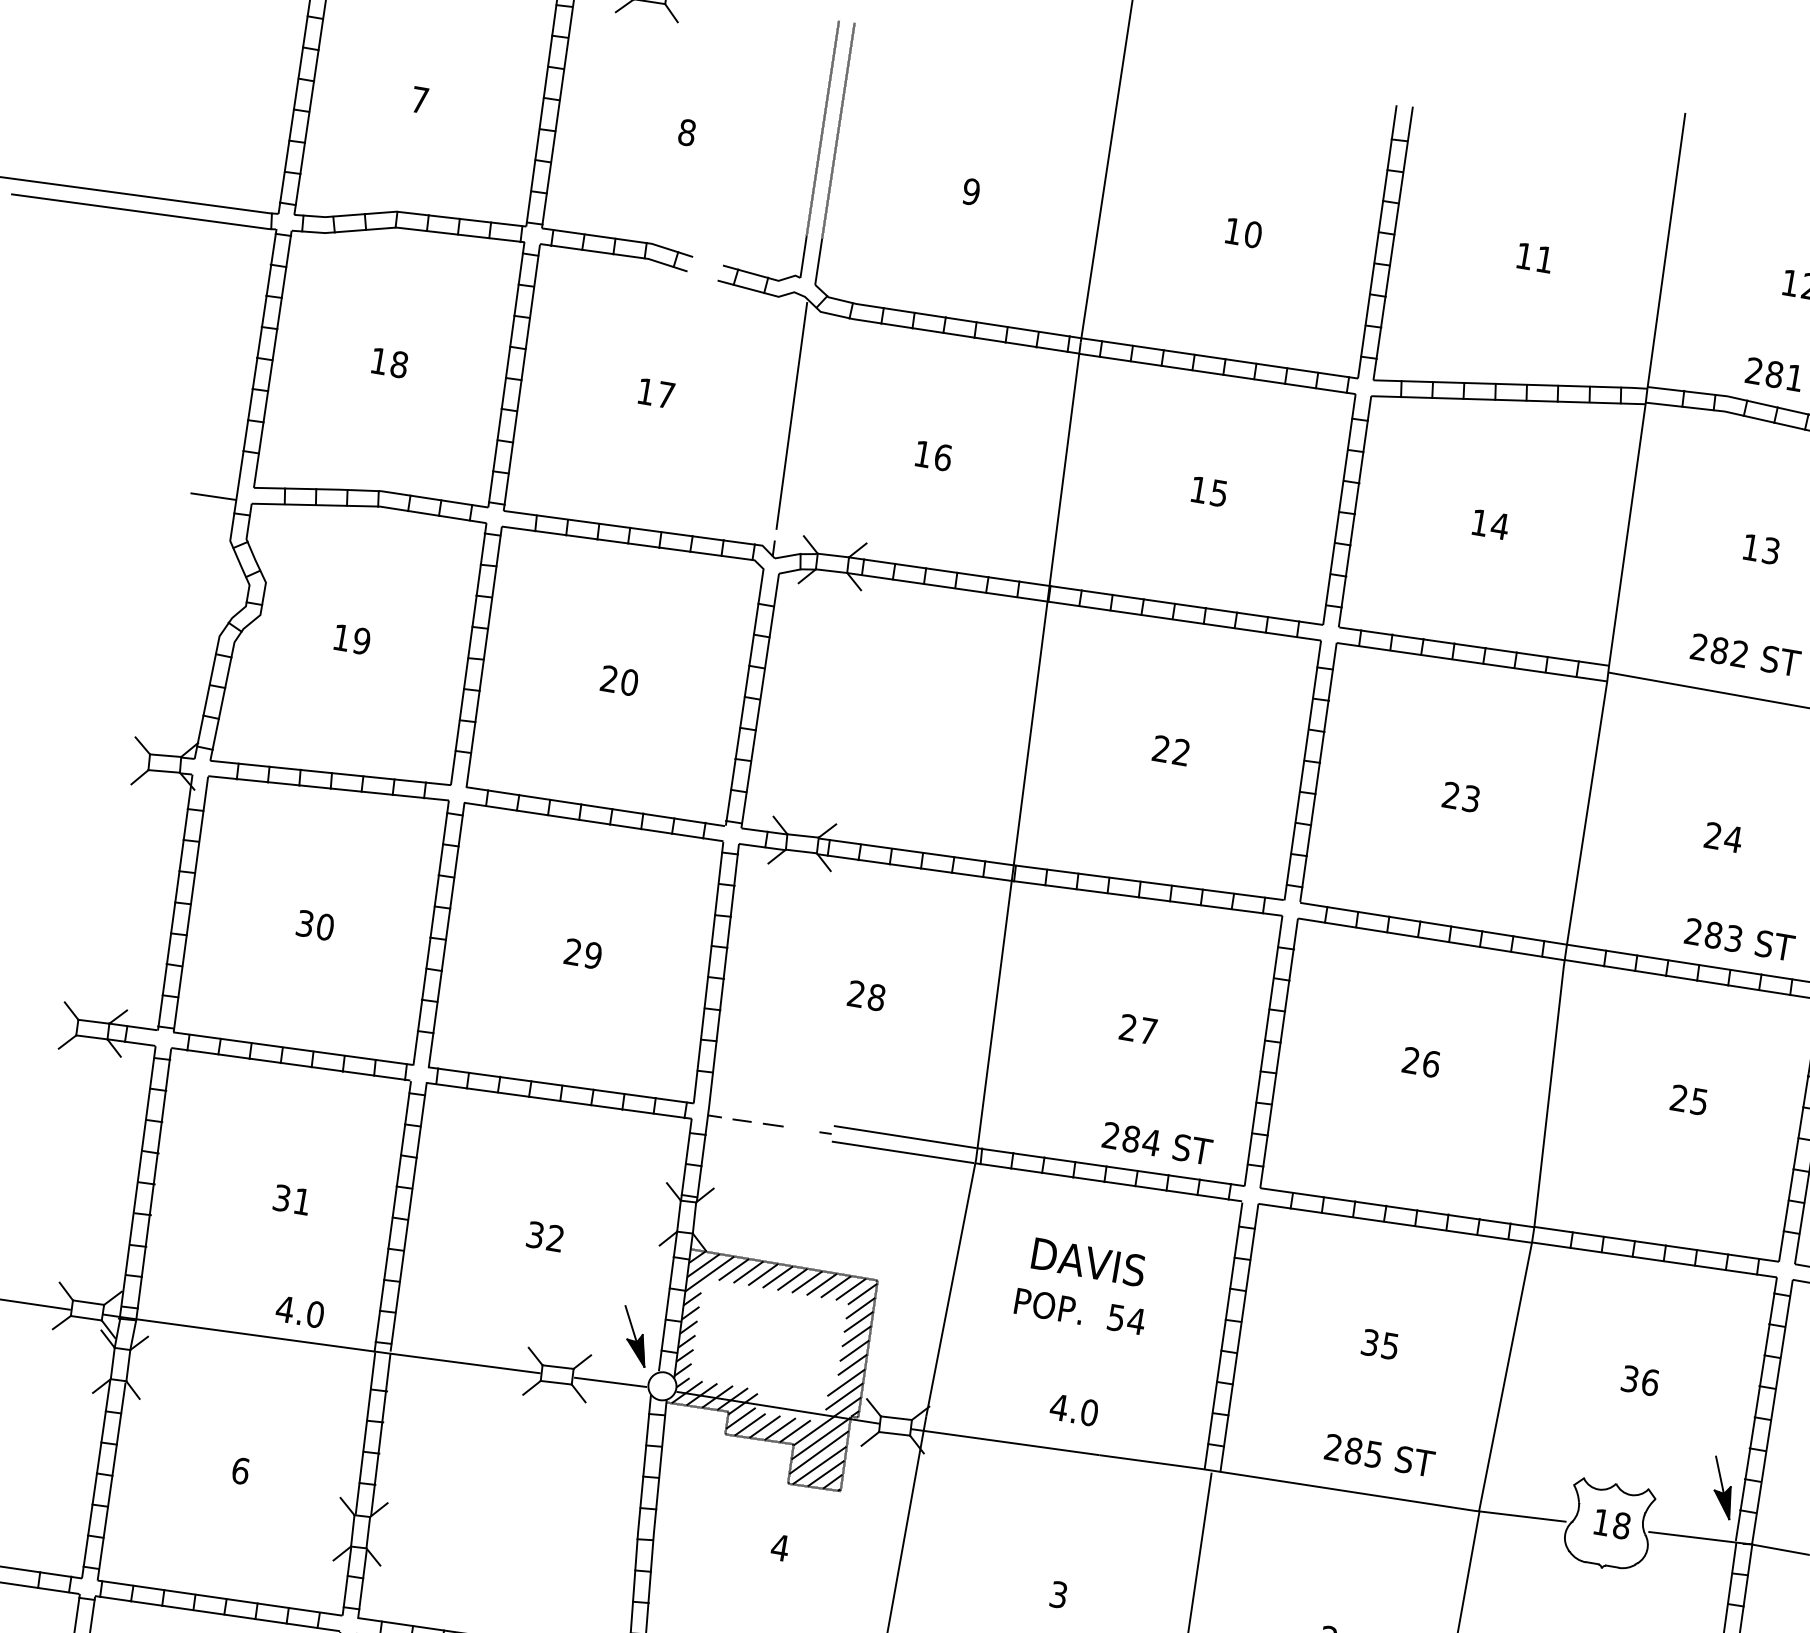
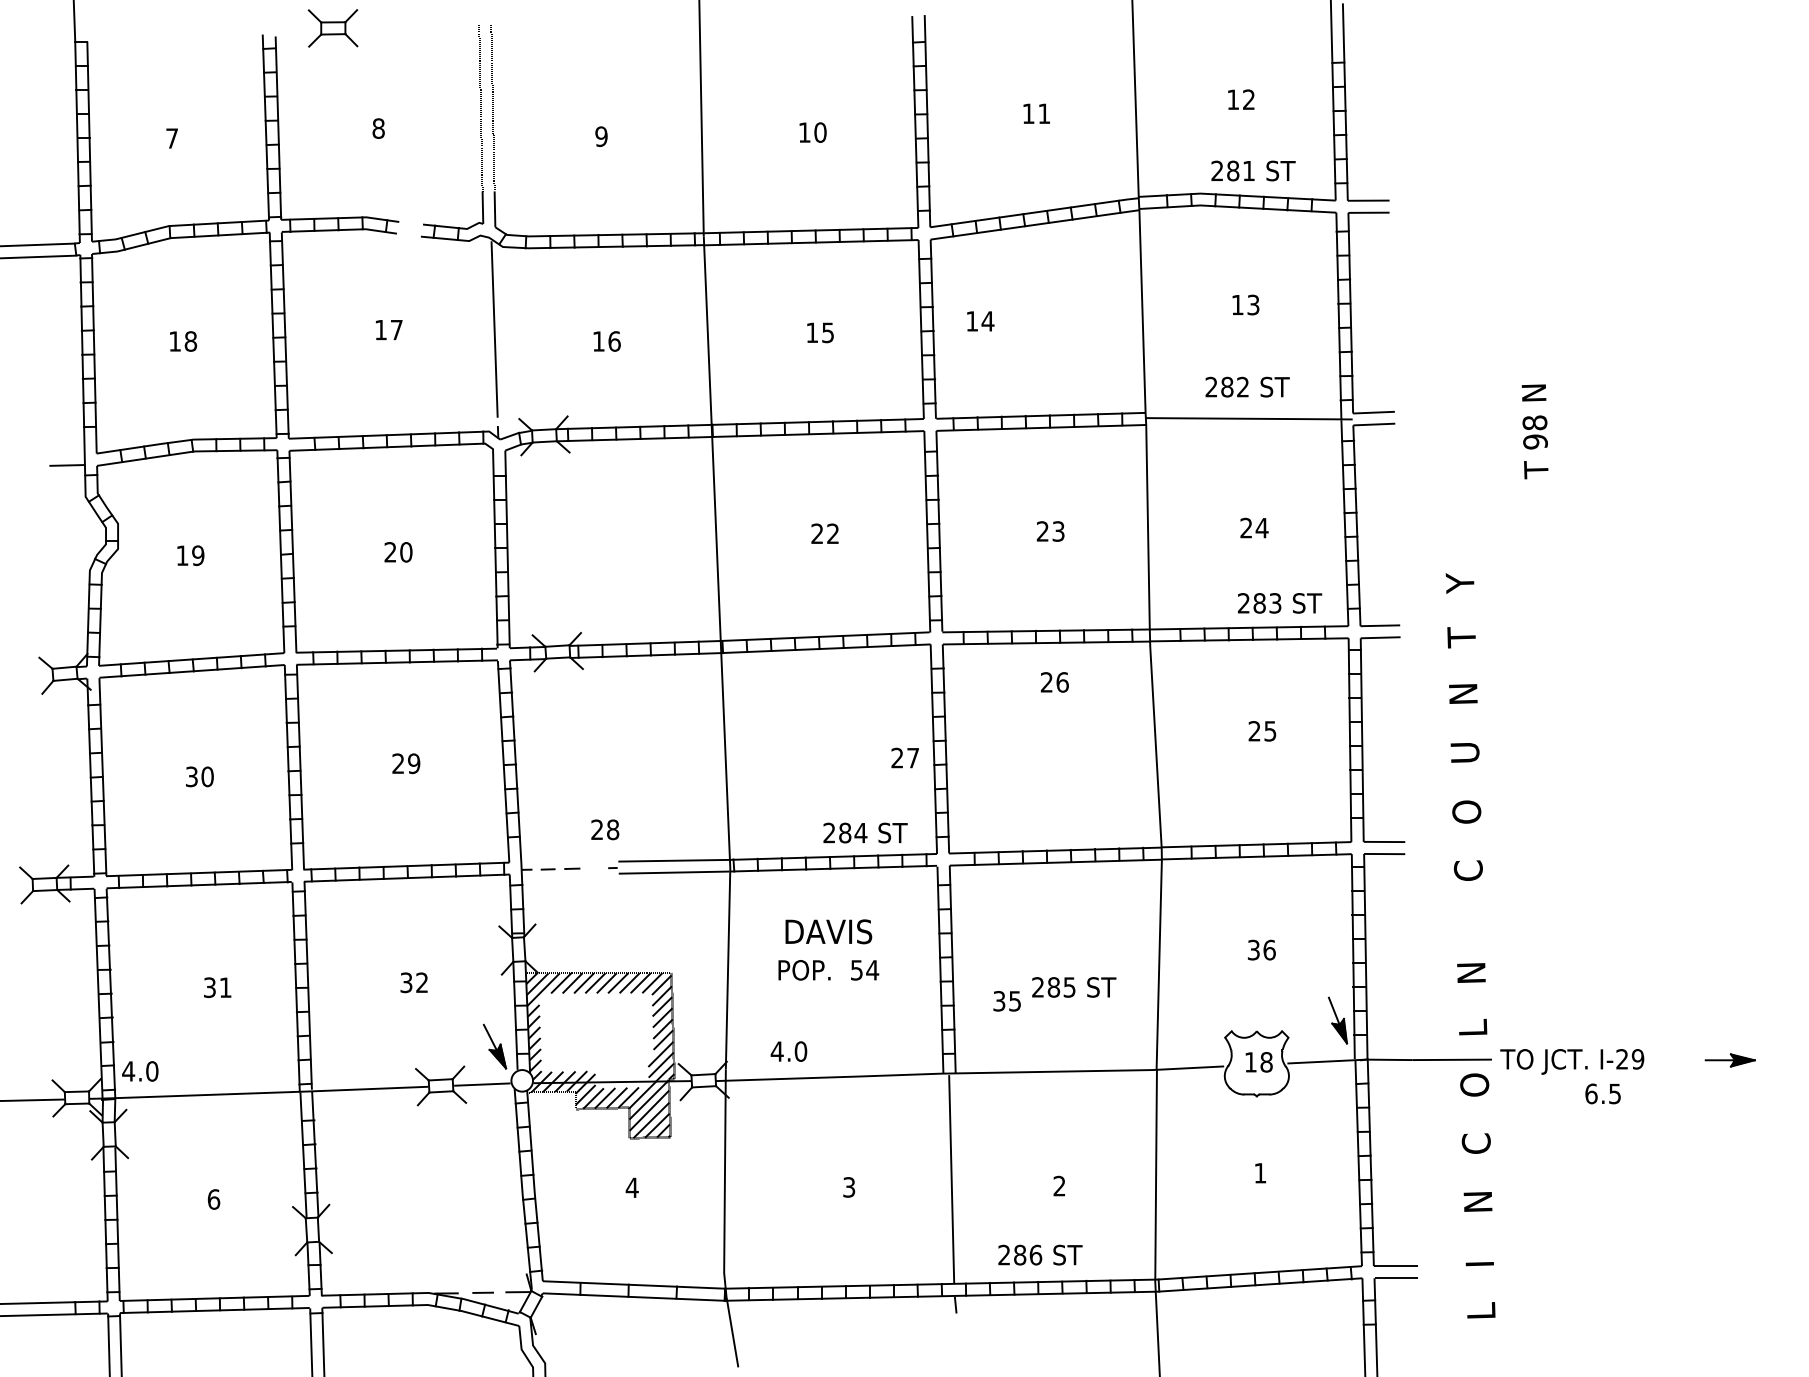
text: (1490, 524) -> (980, 321), moved
text: (867, 995) -> (605, 829), moved
text: (1137, 1028) -> (904, 757), moved
text: (1420, 1062) -> (1054, 682), moved
text: (300, 1312) -> (140, 1071), moved
text: (1379, 1344) -> (1006, 1001), moved
text: (1073, 1409) -> (788, 1051), moved
text: (1380, 1455) -> (1074, 987), moved

